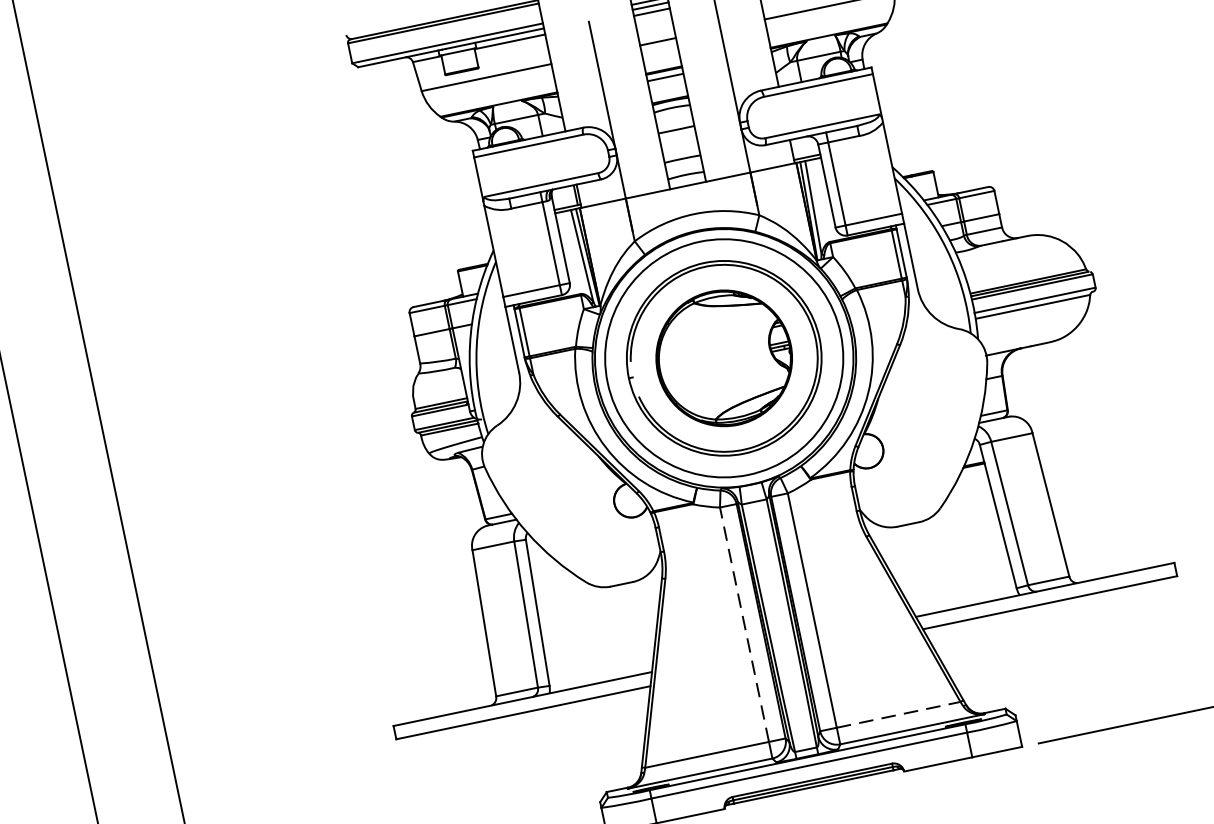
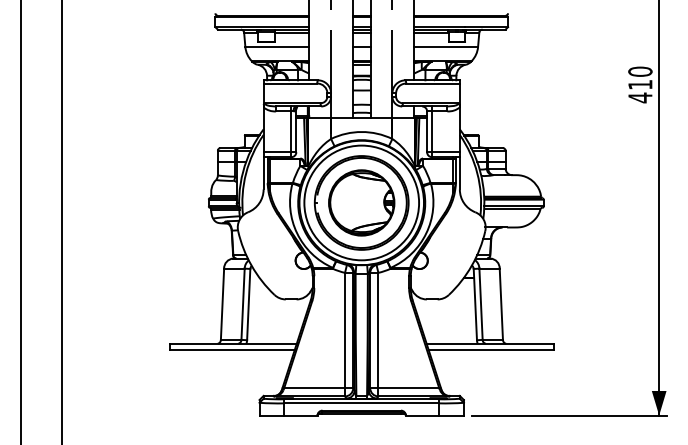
line: (745, 624) -> (345, 330), dashed -> solid
line: (900, 715) -> (409, 388), dashed -> solid

